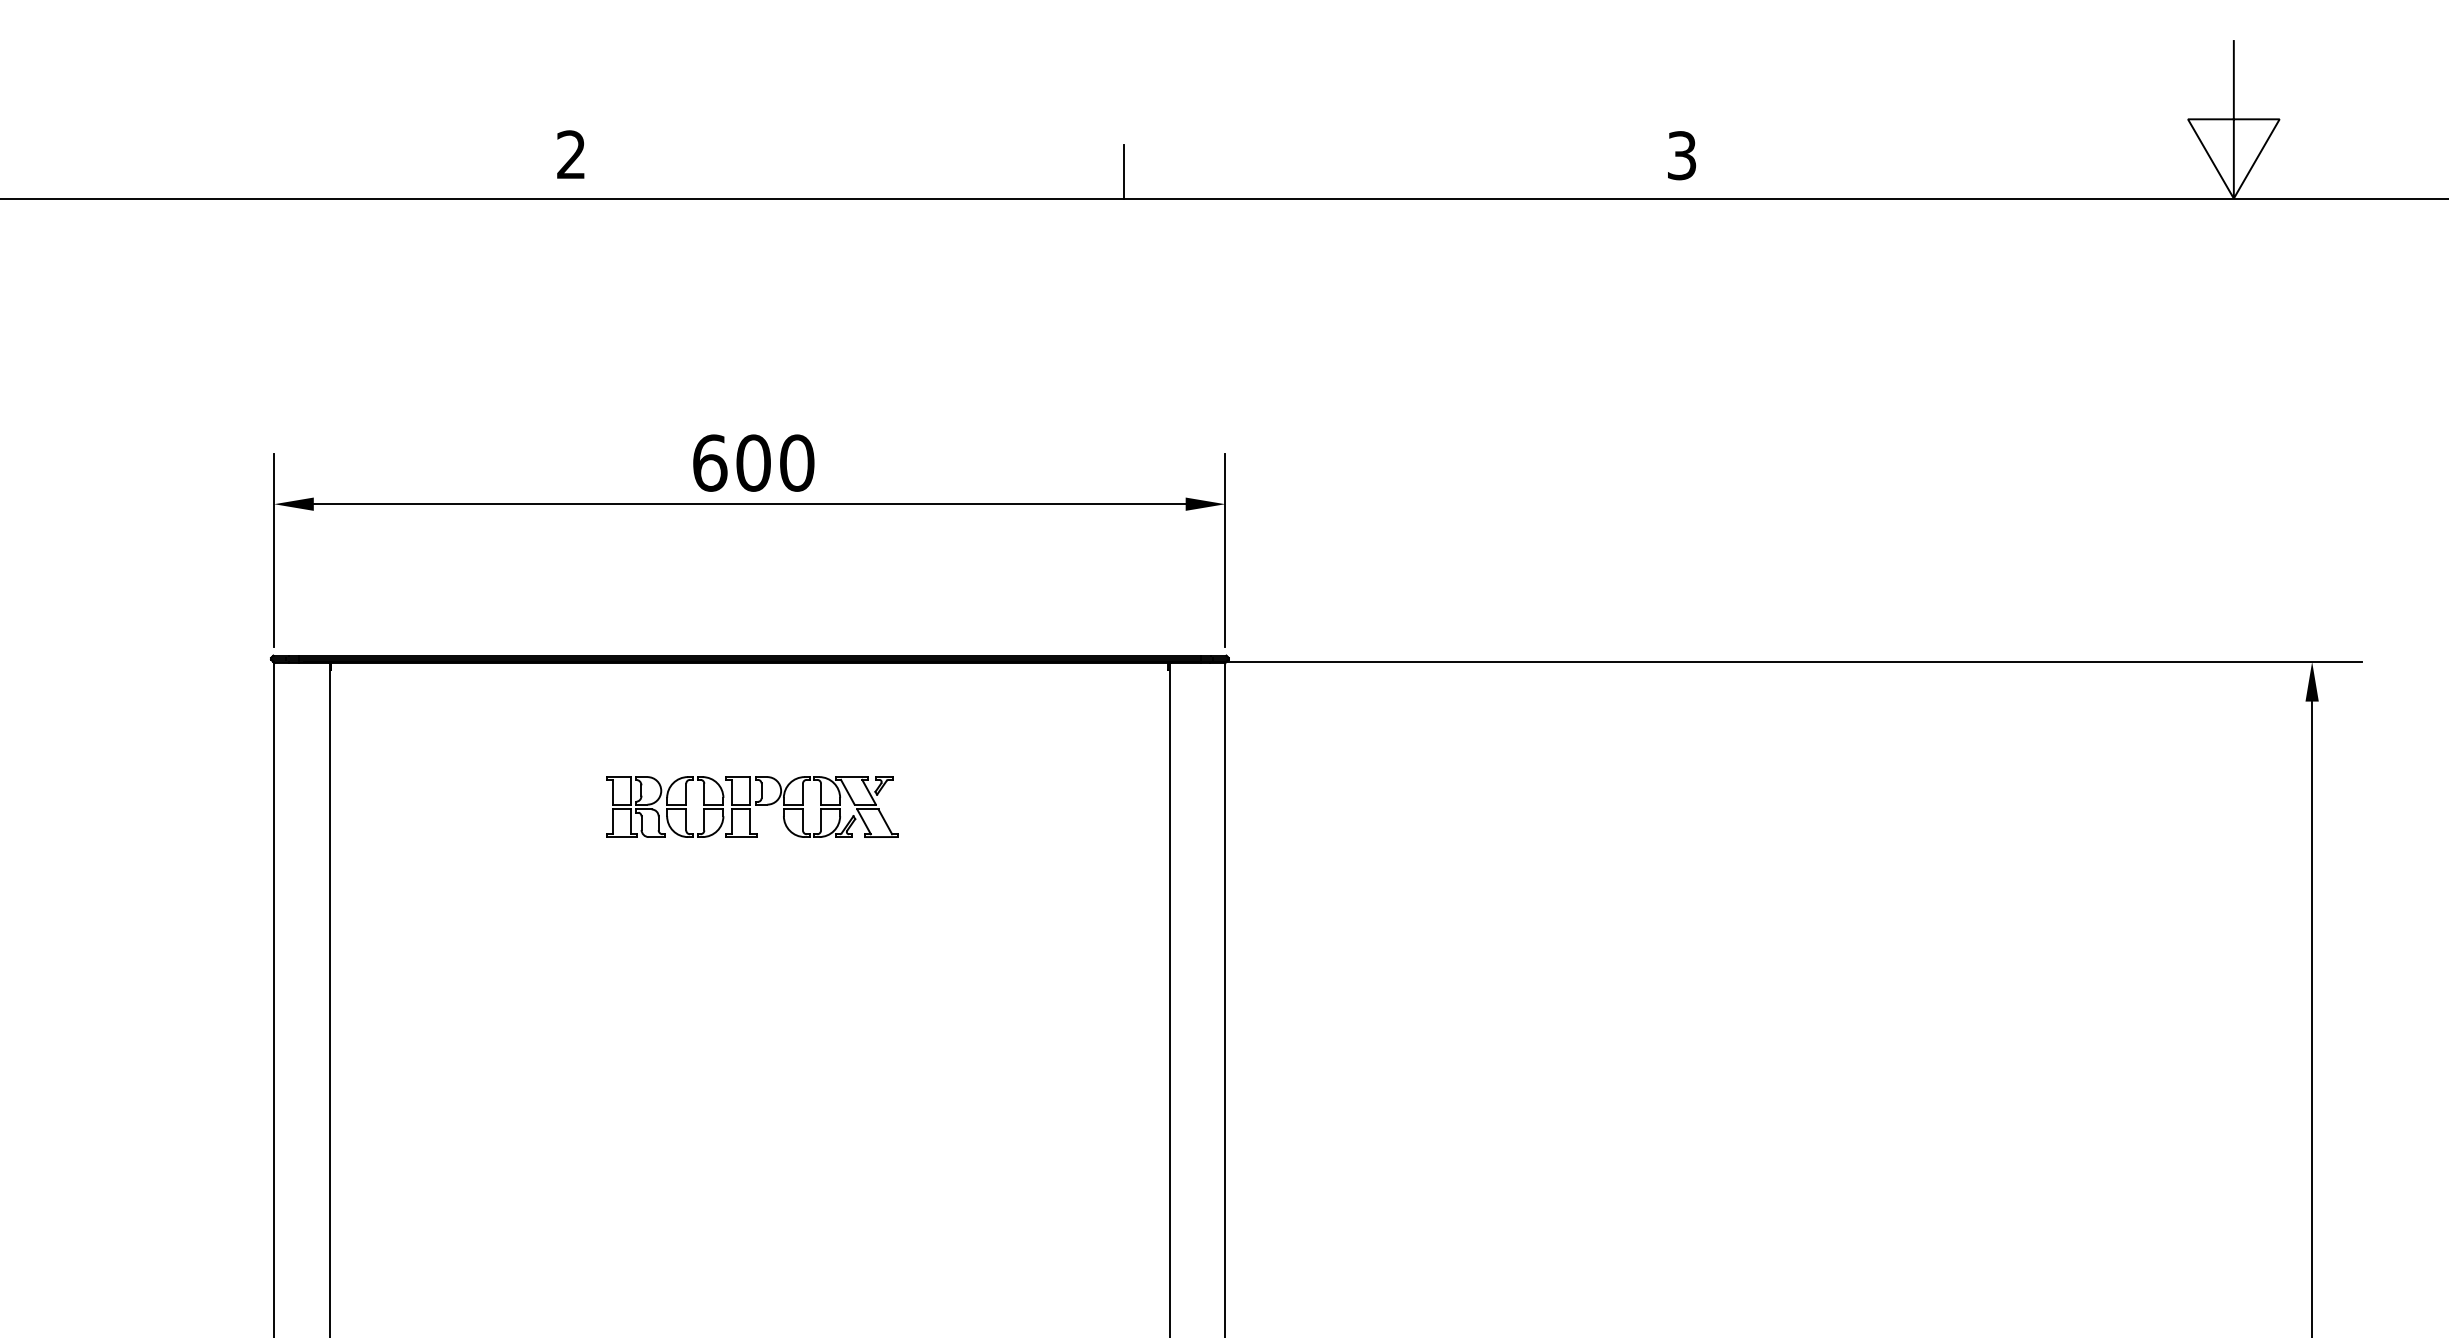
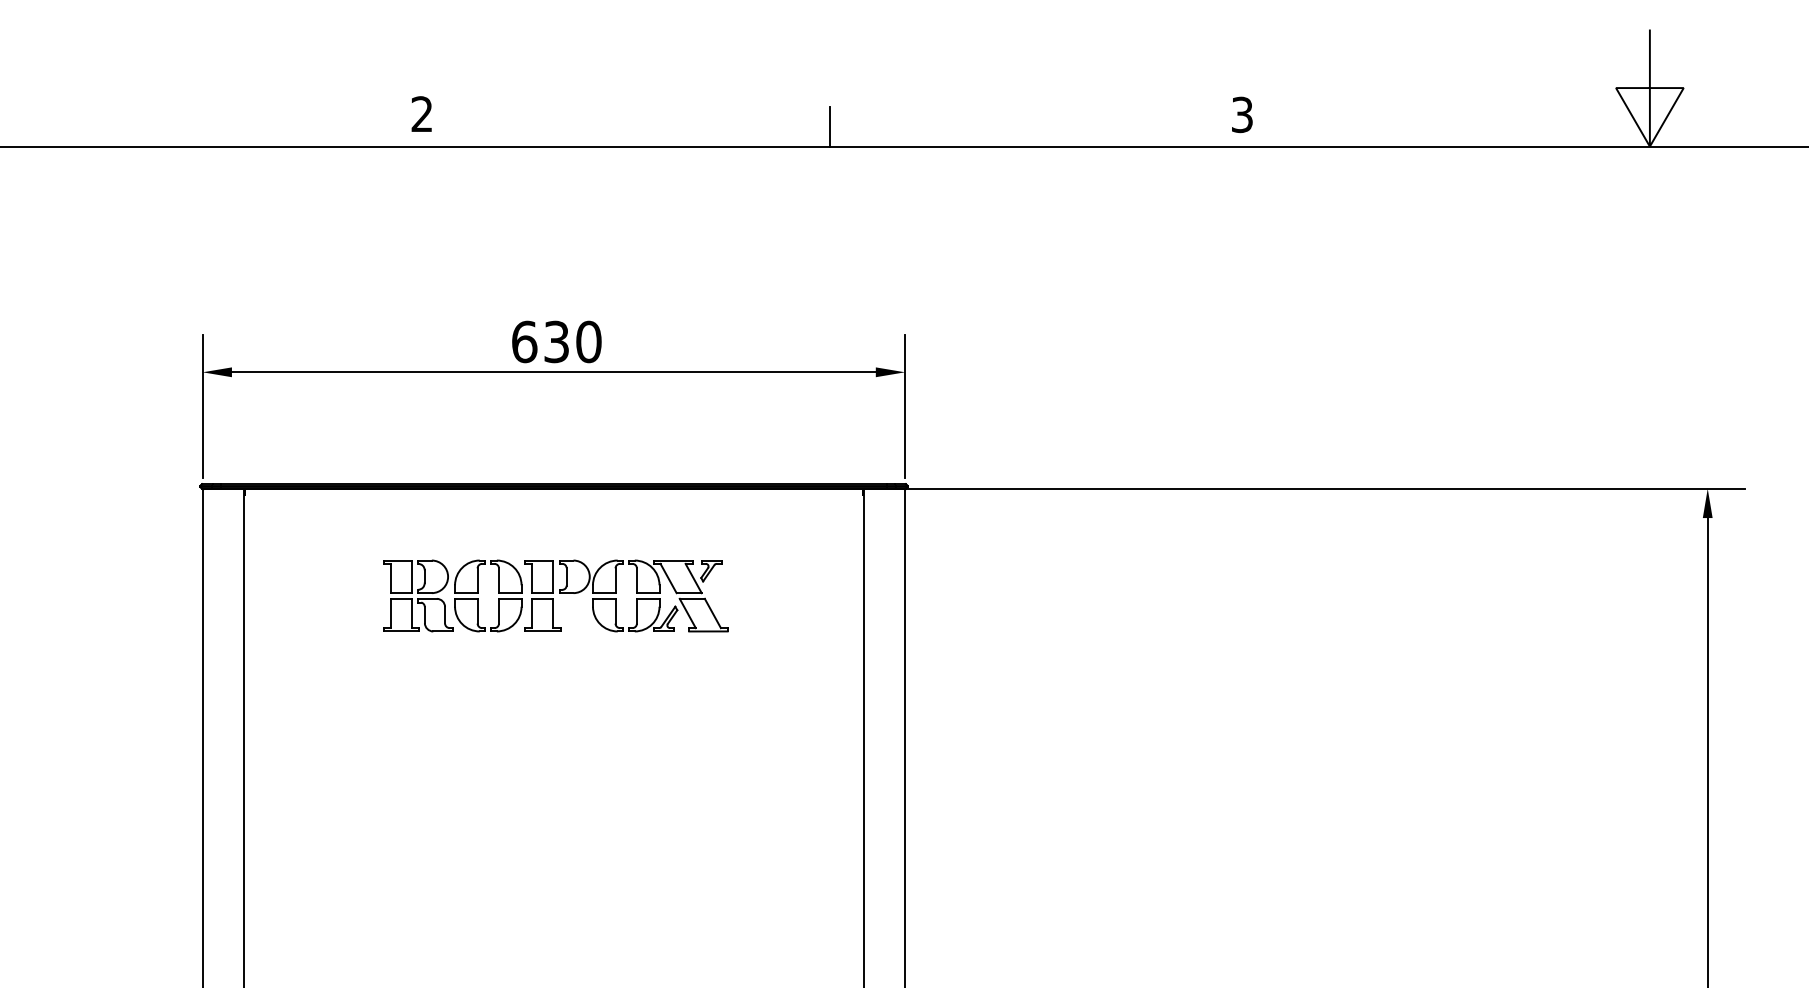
text: (753, 462) -> (556, 341), 600 -> 630
part: (752, 806) -> (555, 595), size x1.6

